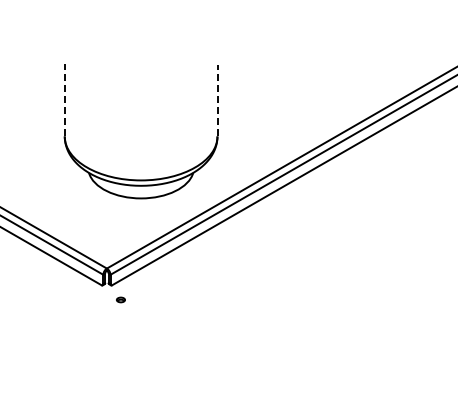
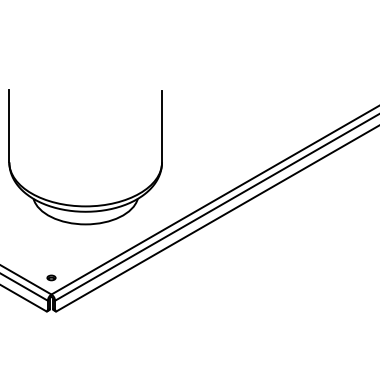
line: (64, 99) -> (9, 125), dashed -> solid
line: (217, 100) -> (162, 126), dashed -> solid
part: (120, 299) -> (51, 277), moved

